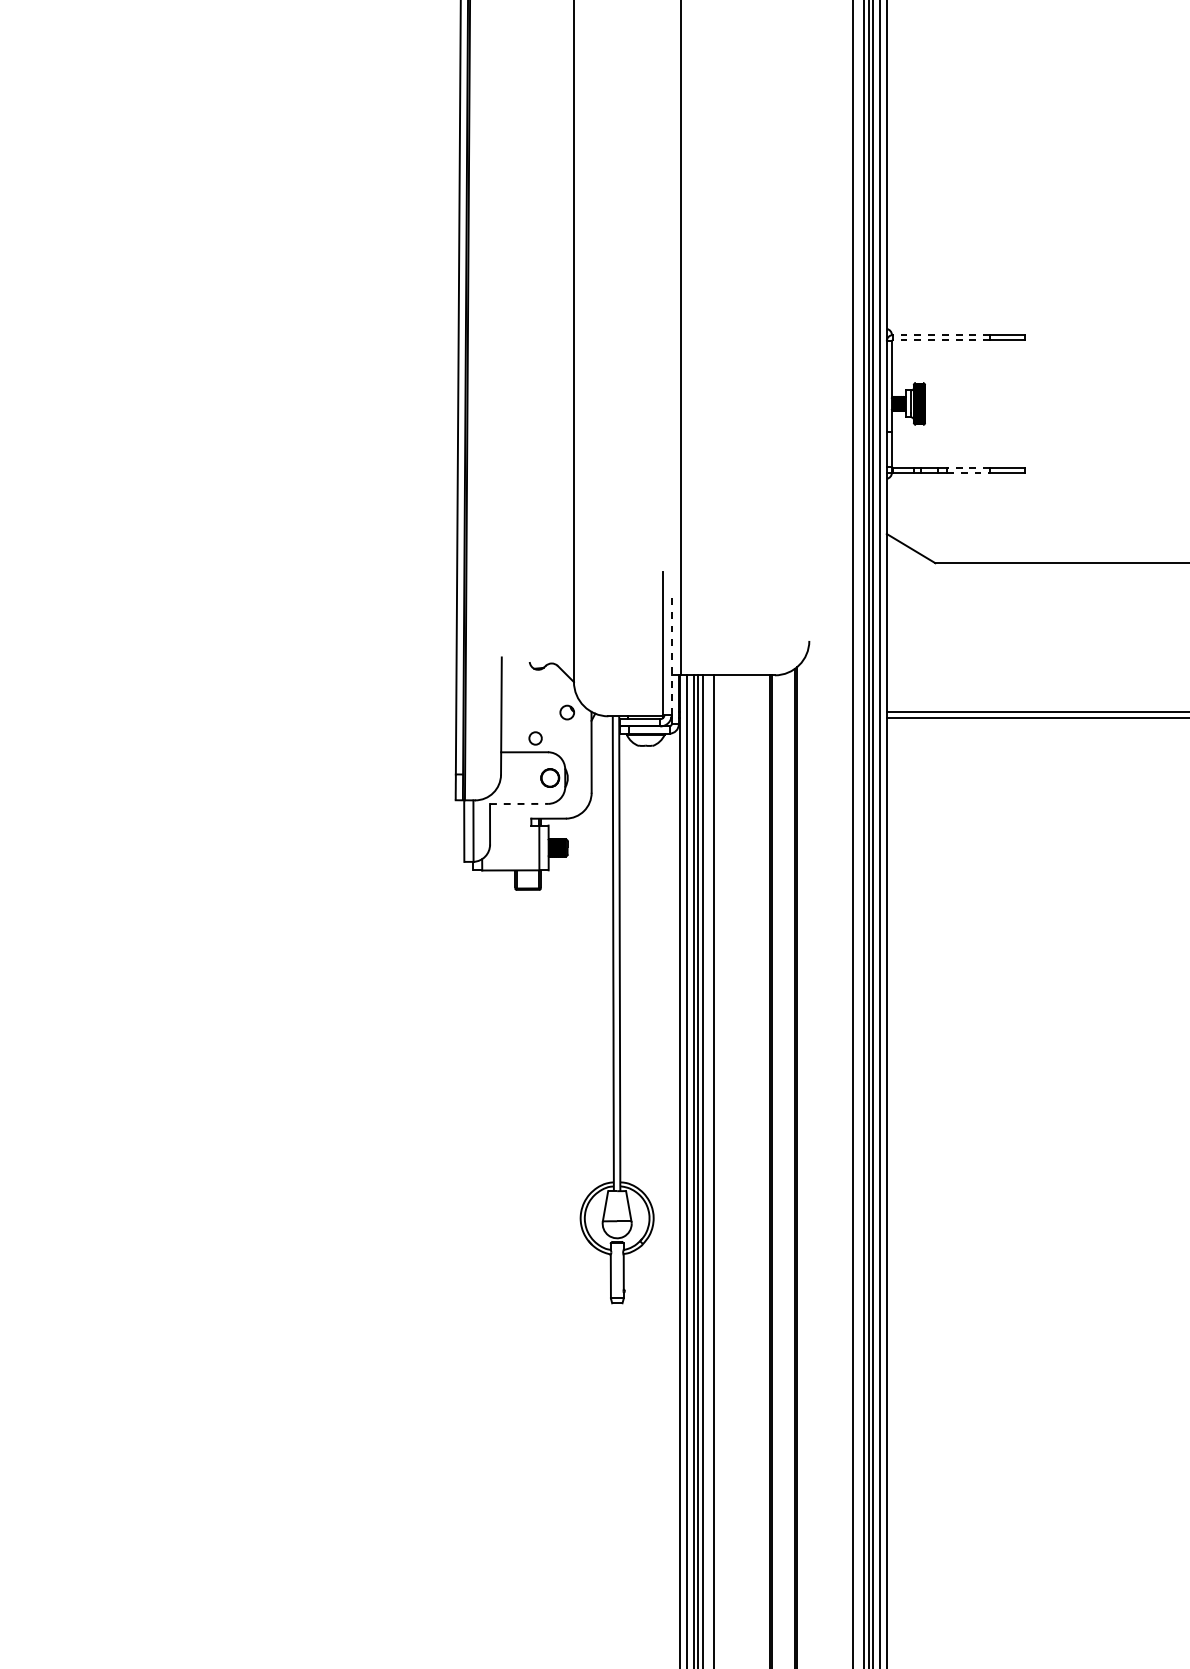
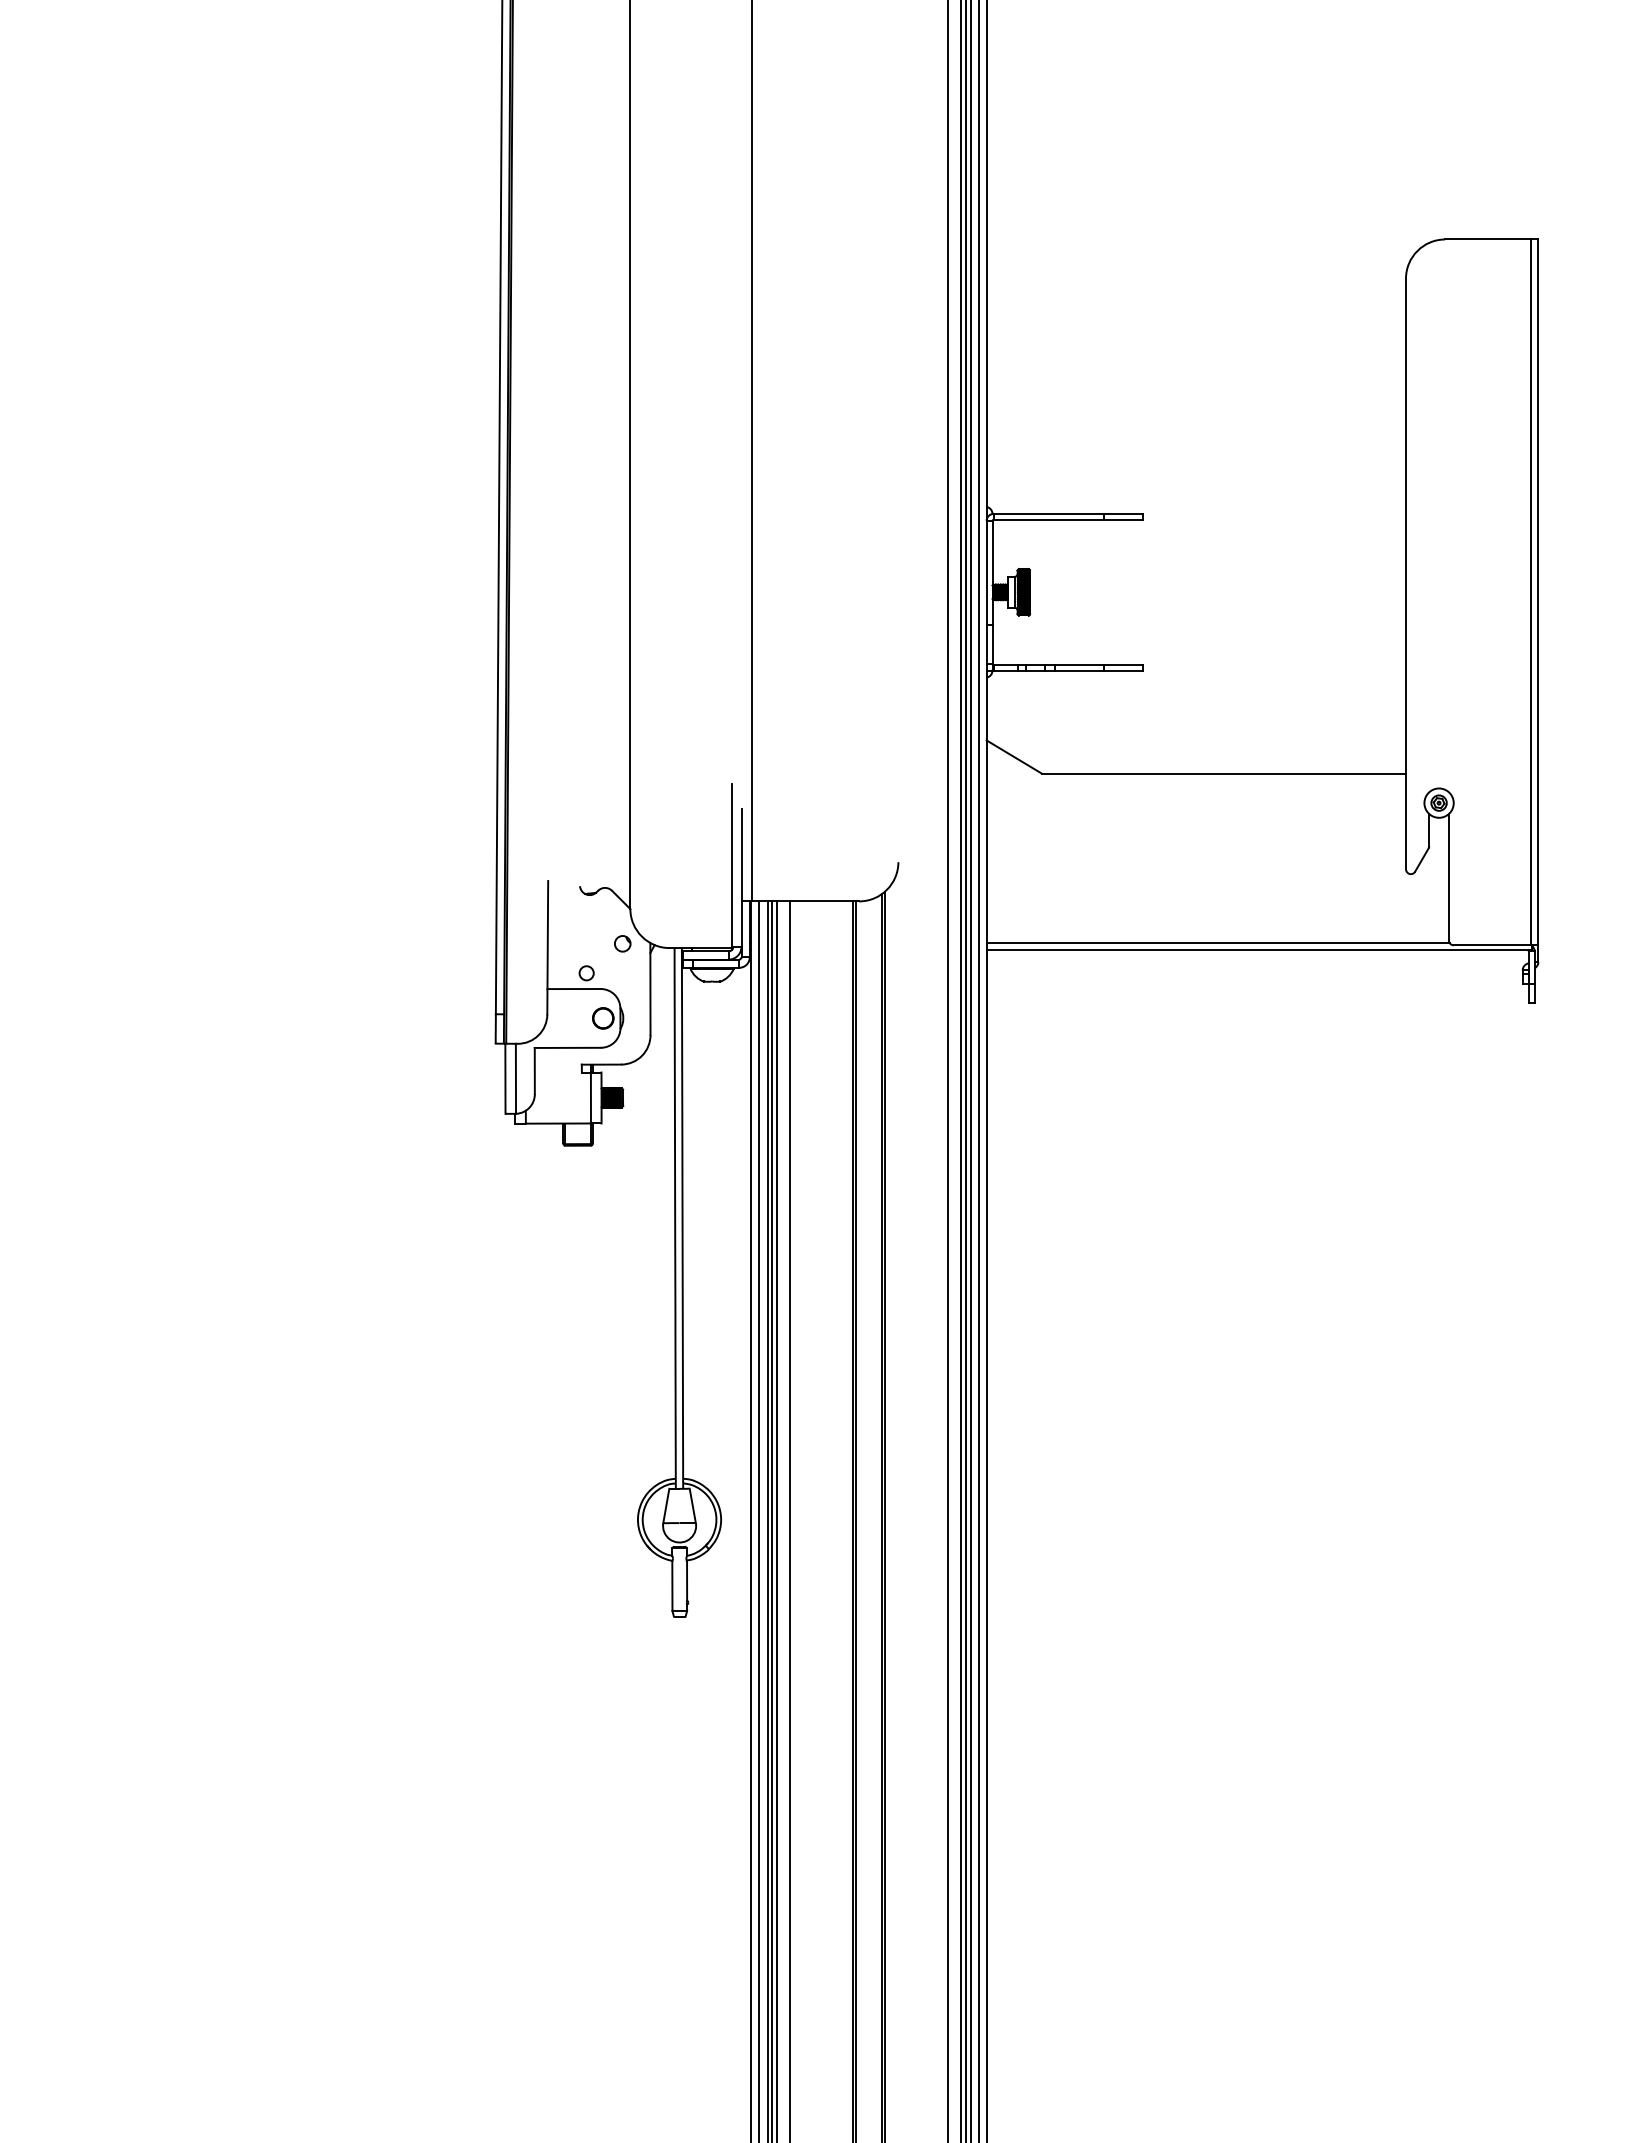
line: (941, 334) -> (1048, 513), dashed -> solid
line: (941, 339) -> (1048, 519), dashed -> solid
line: (968, 467) -> (1079, 664), dashed -> solid
line: (968, 472) -> (1079, 670), dashed -> solid
line: (671, 654) -> (741, 877), dashed -> solid
line: (519, 803) -> (568, 1047), dashed -> solid

